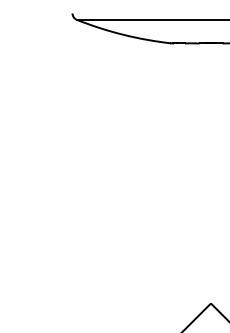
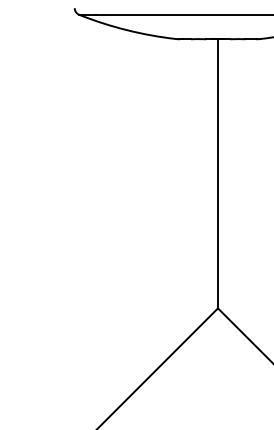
line: (211, 173) -> (218, 173), added

